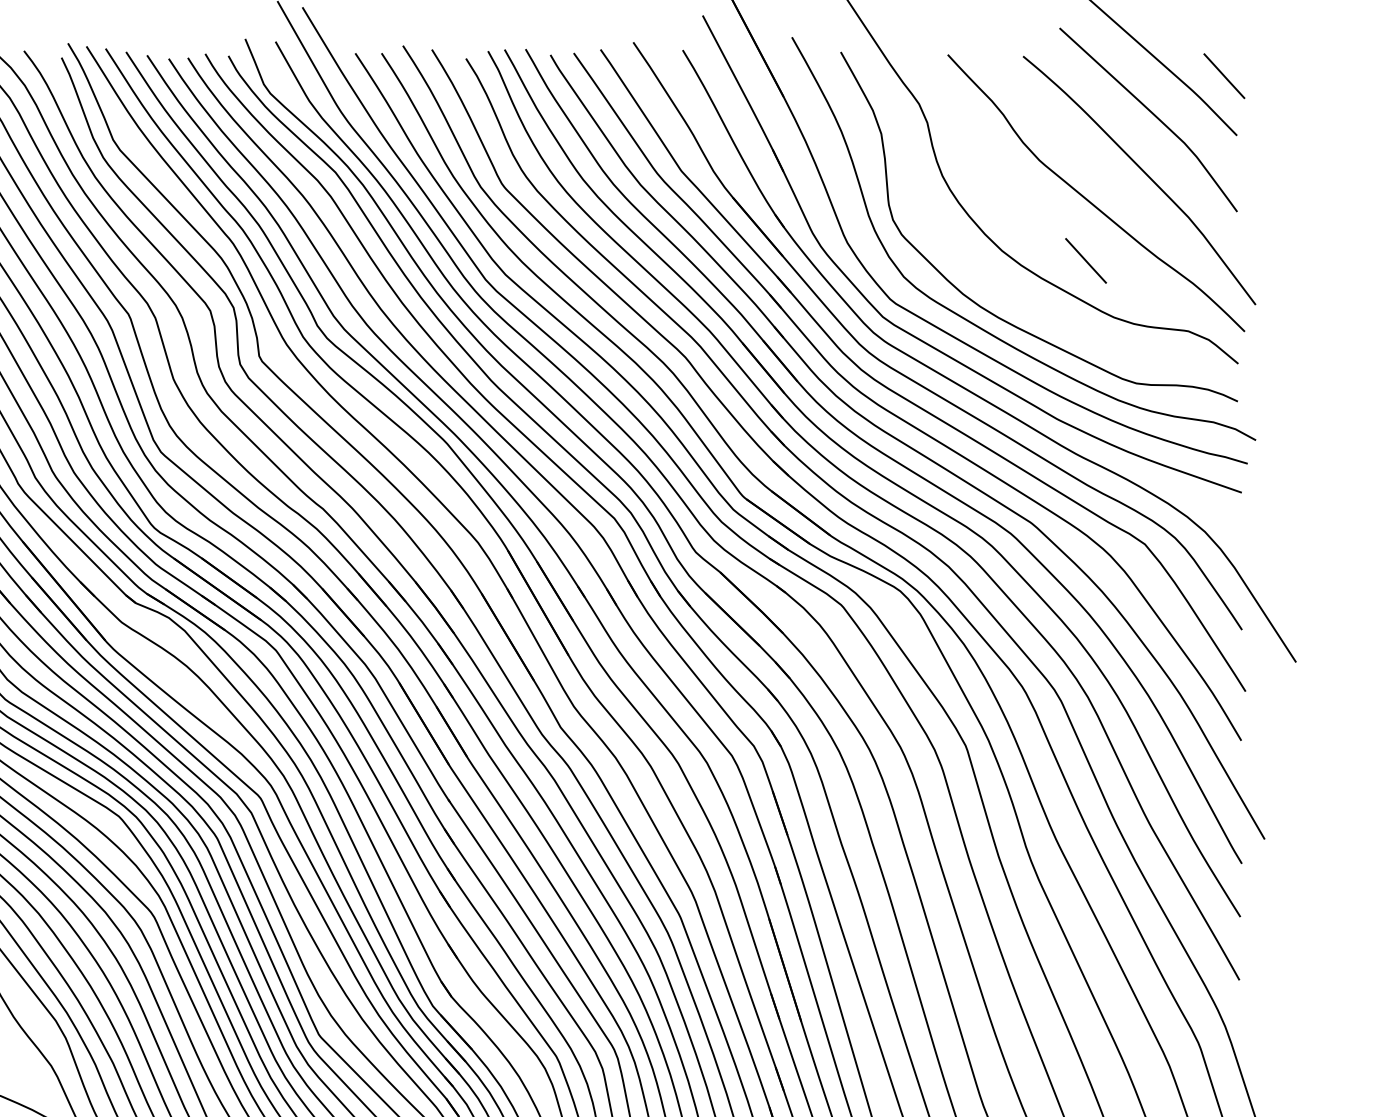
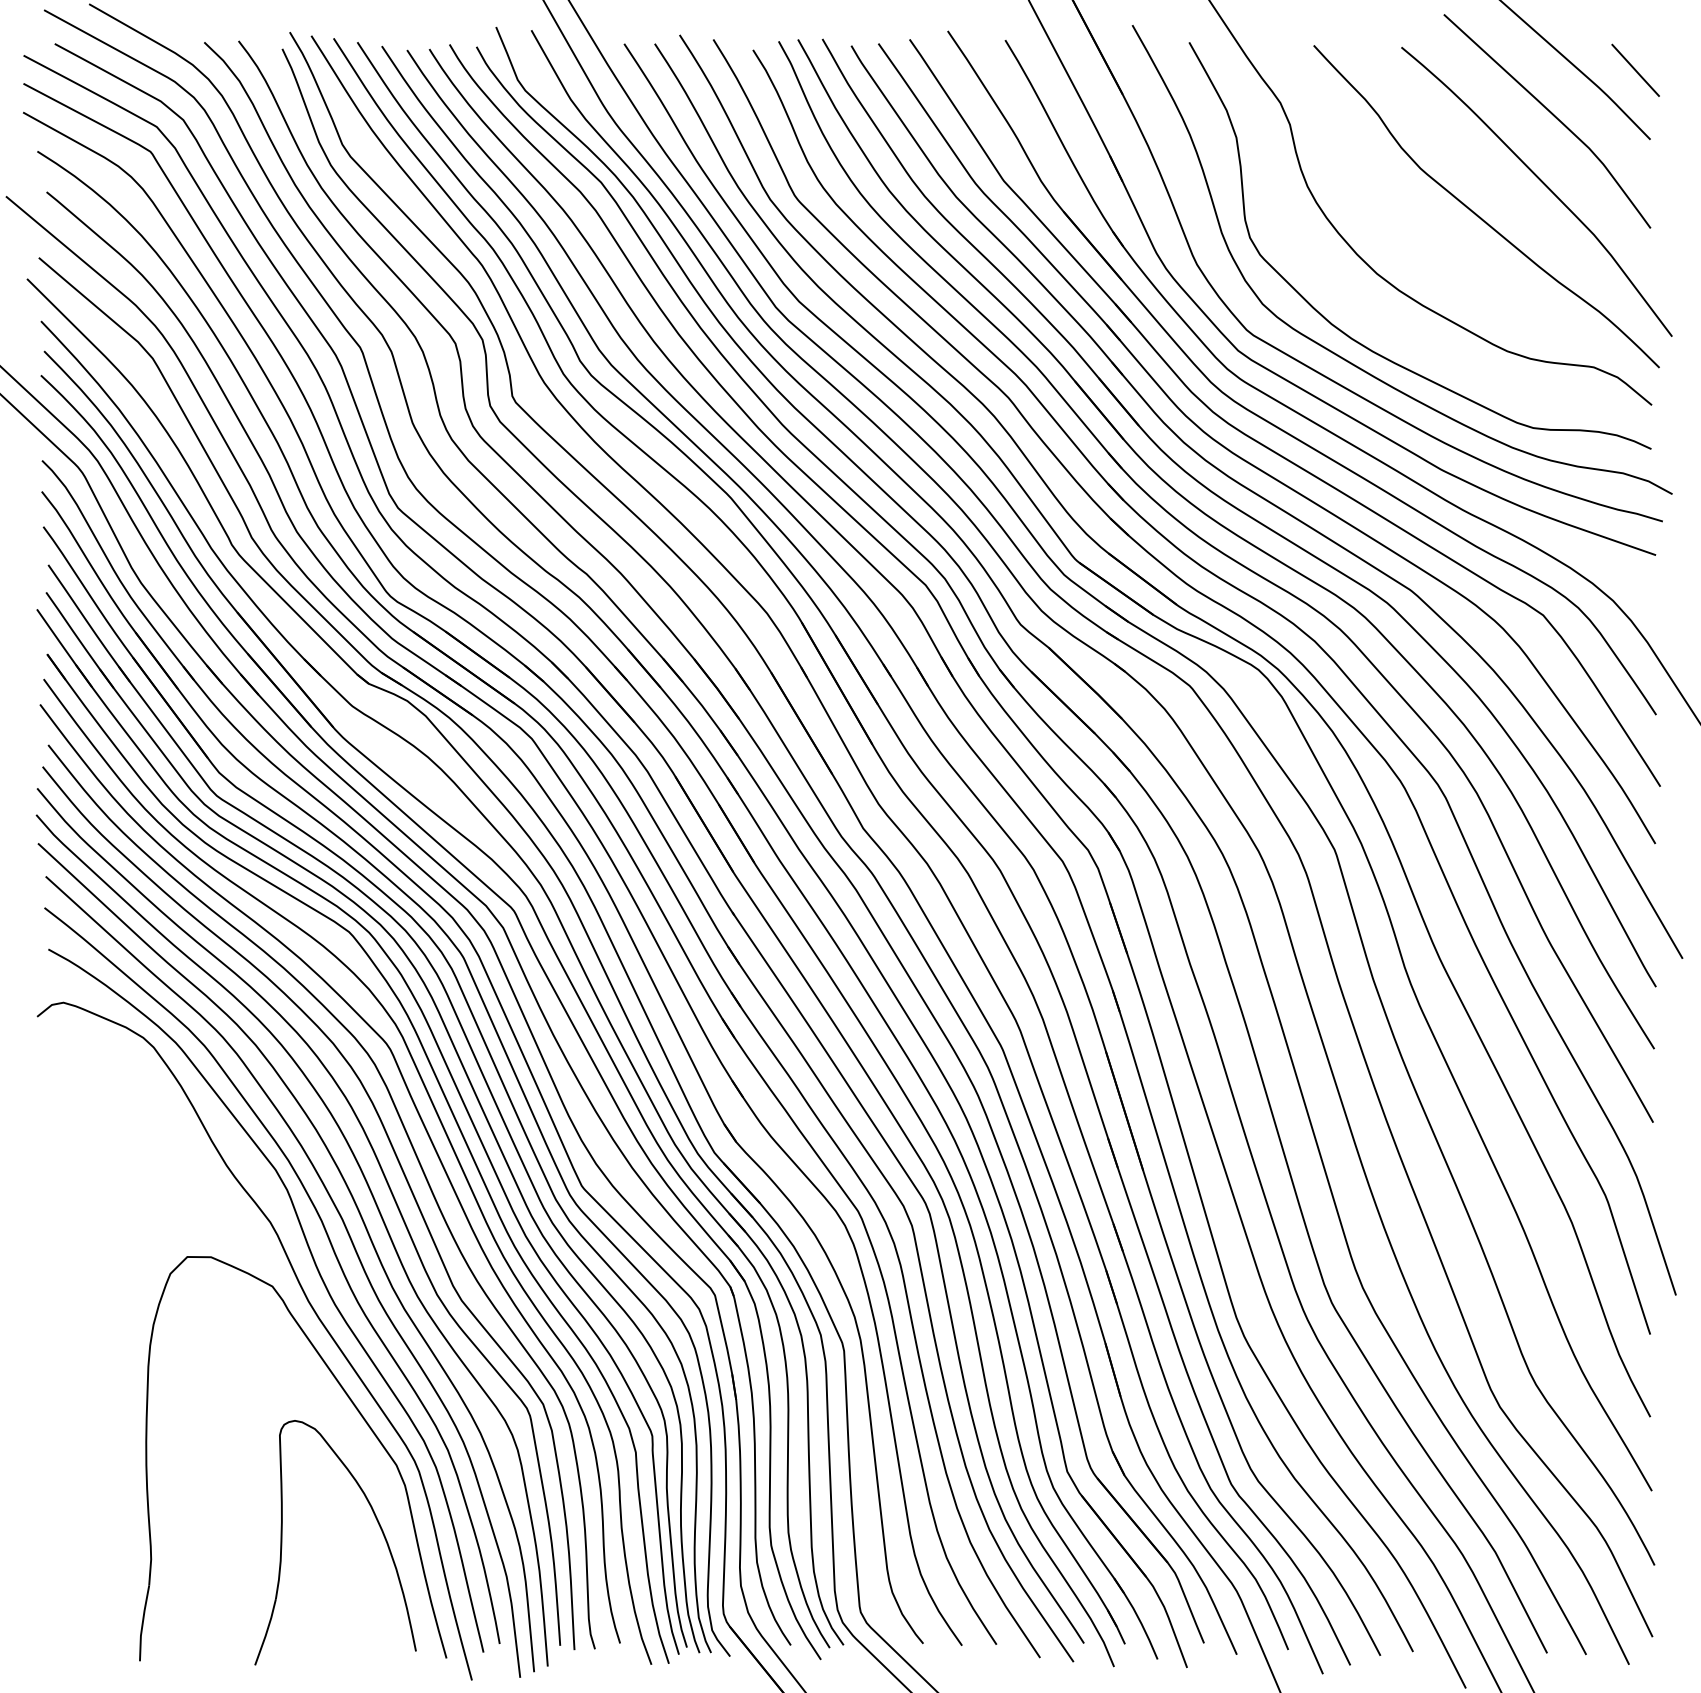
line: (1085, 260) -> (1474, 284), removed

